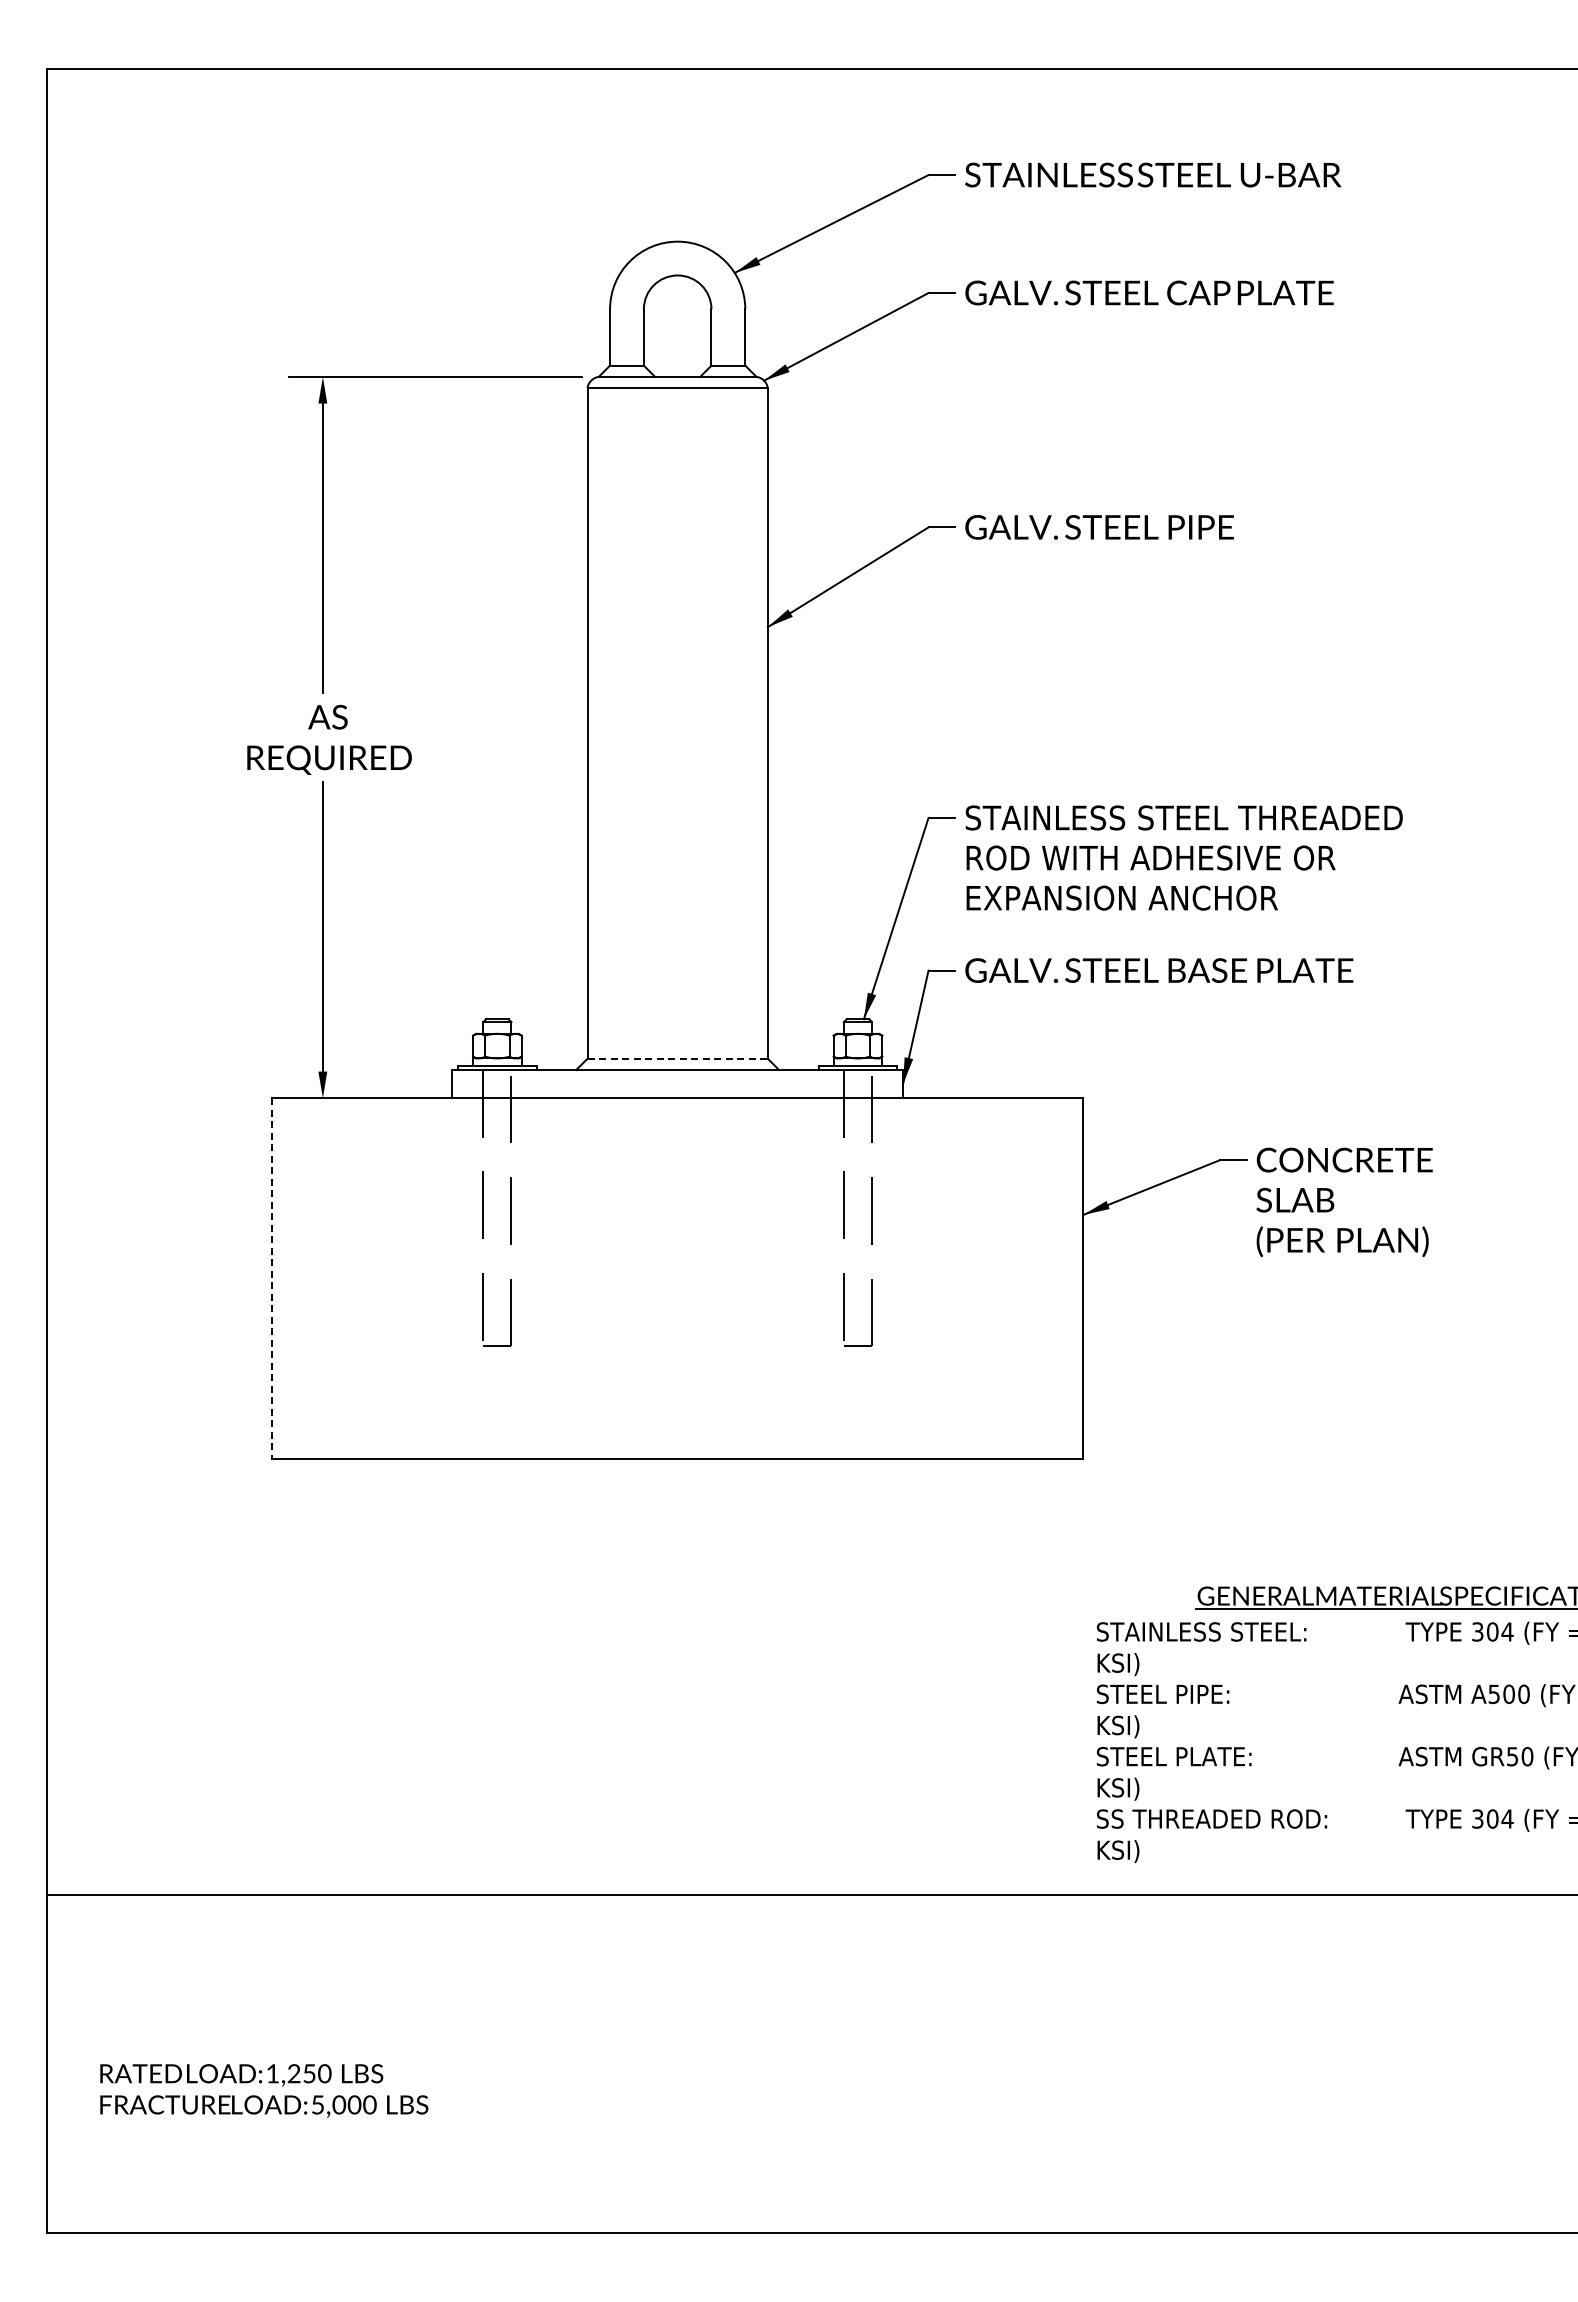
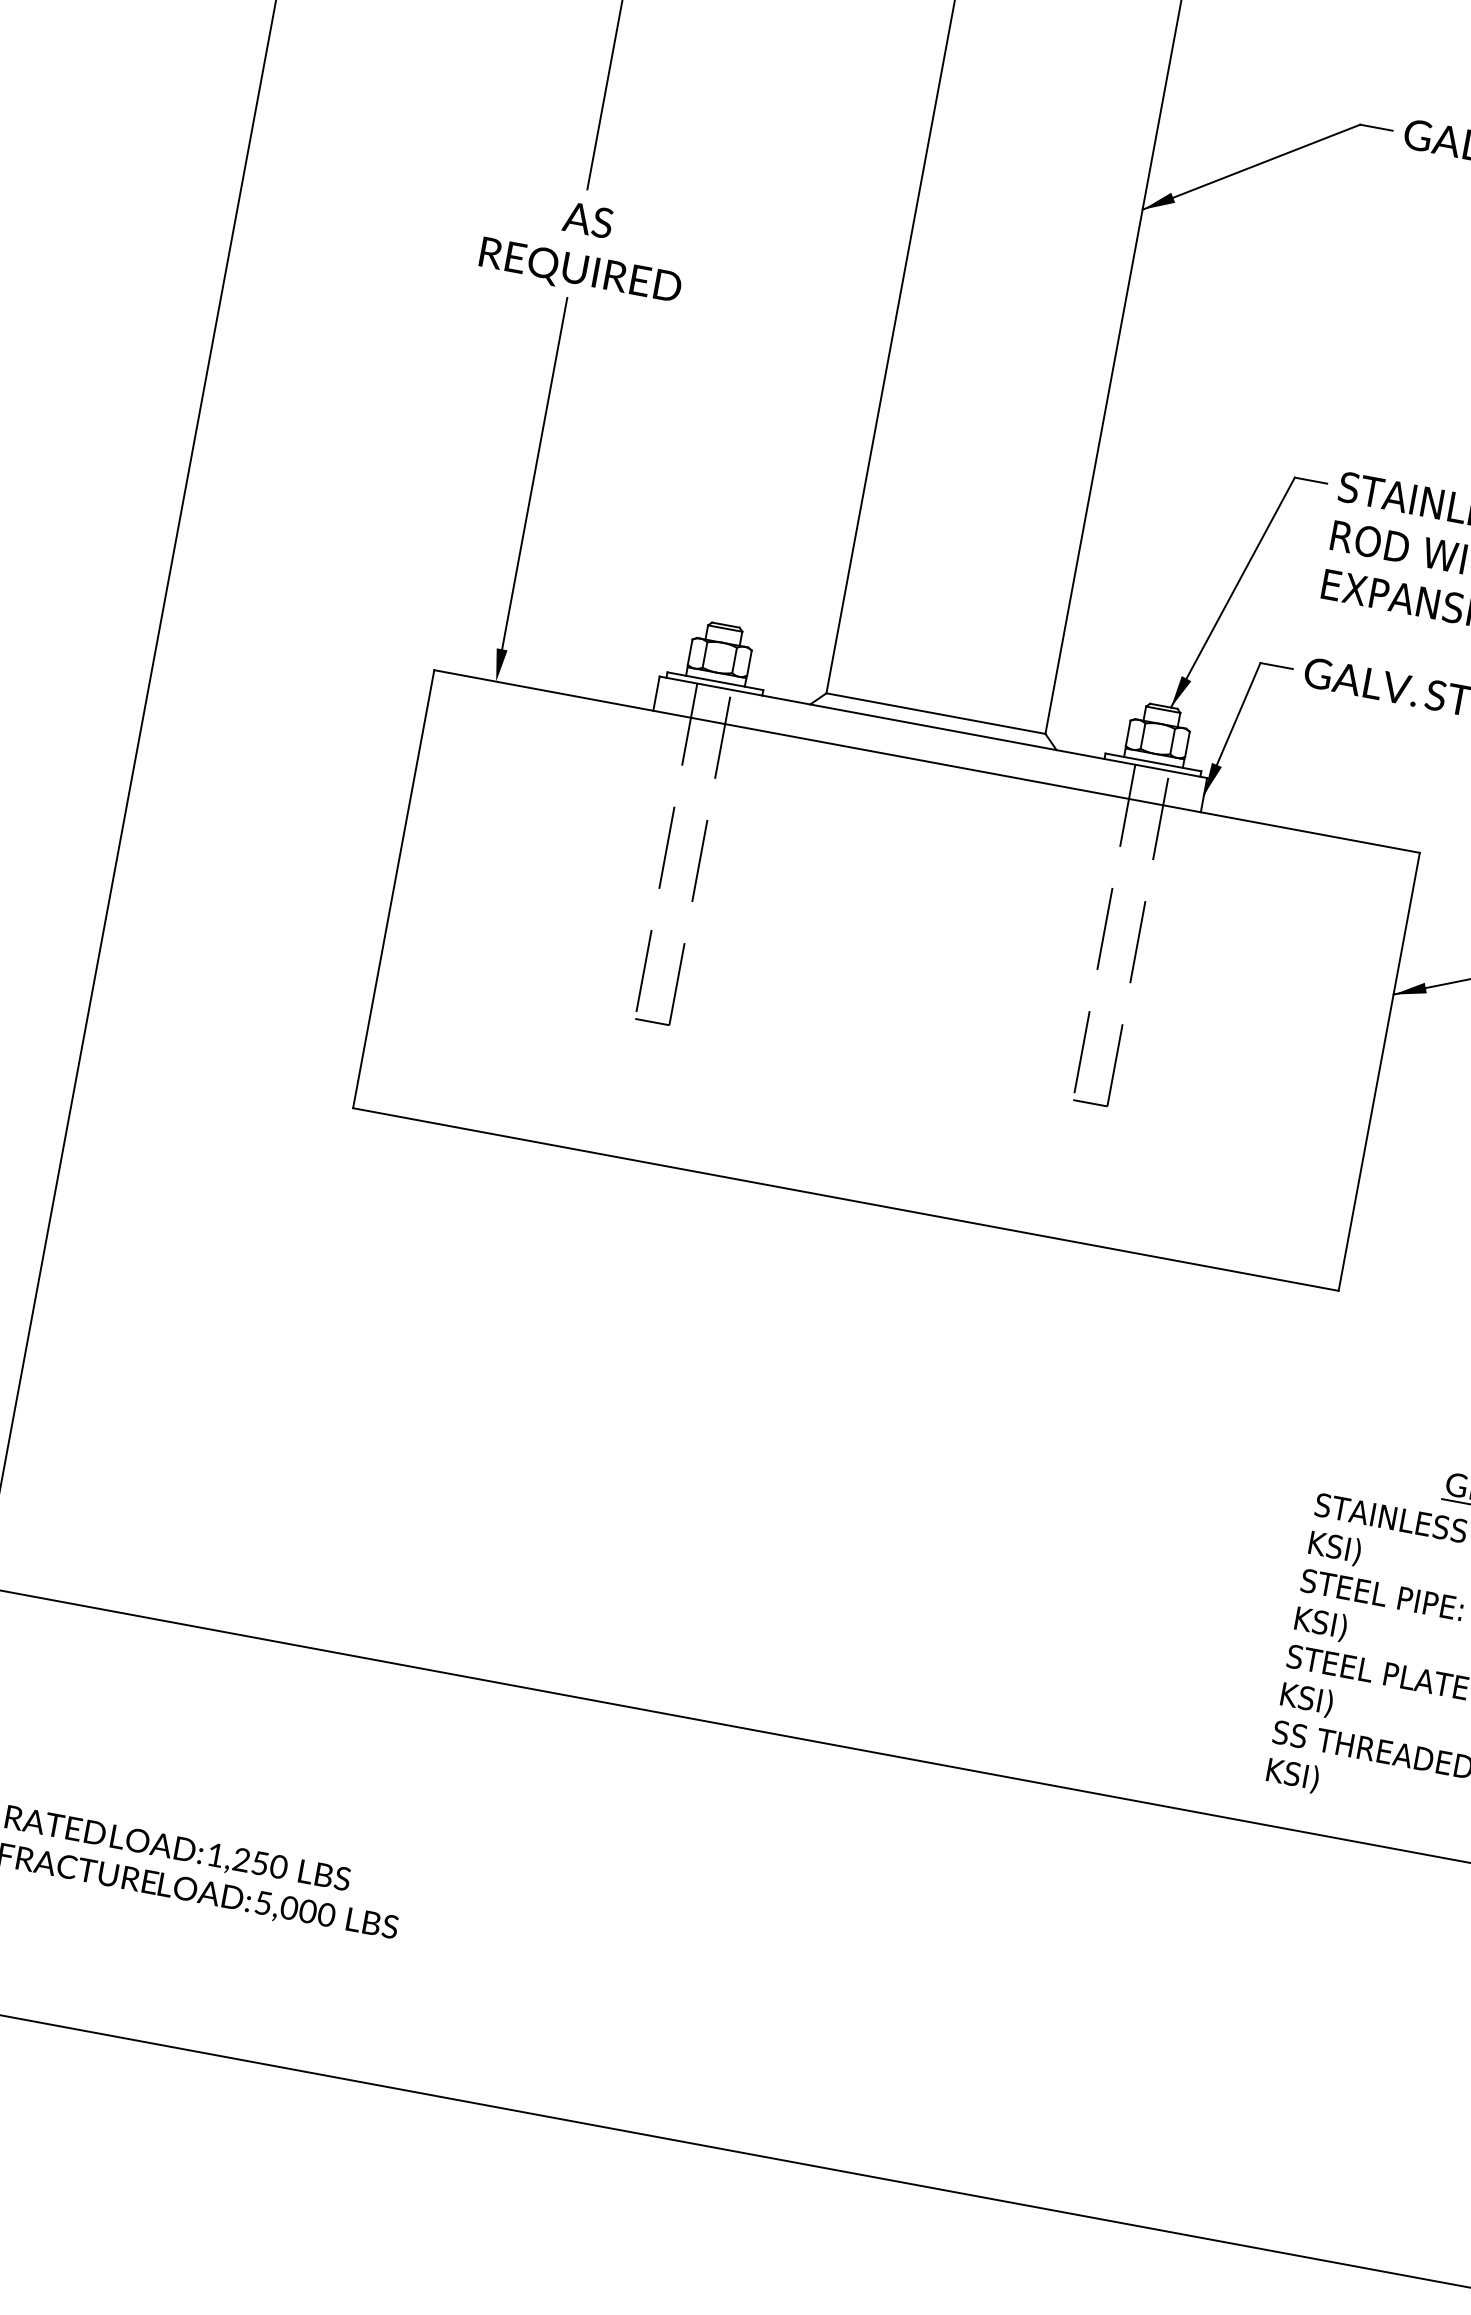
line: (678, 1058) -> (937, 713), dashed -> solid
line: (271, 1279) -> (392, 890), dashed -> solid

